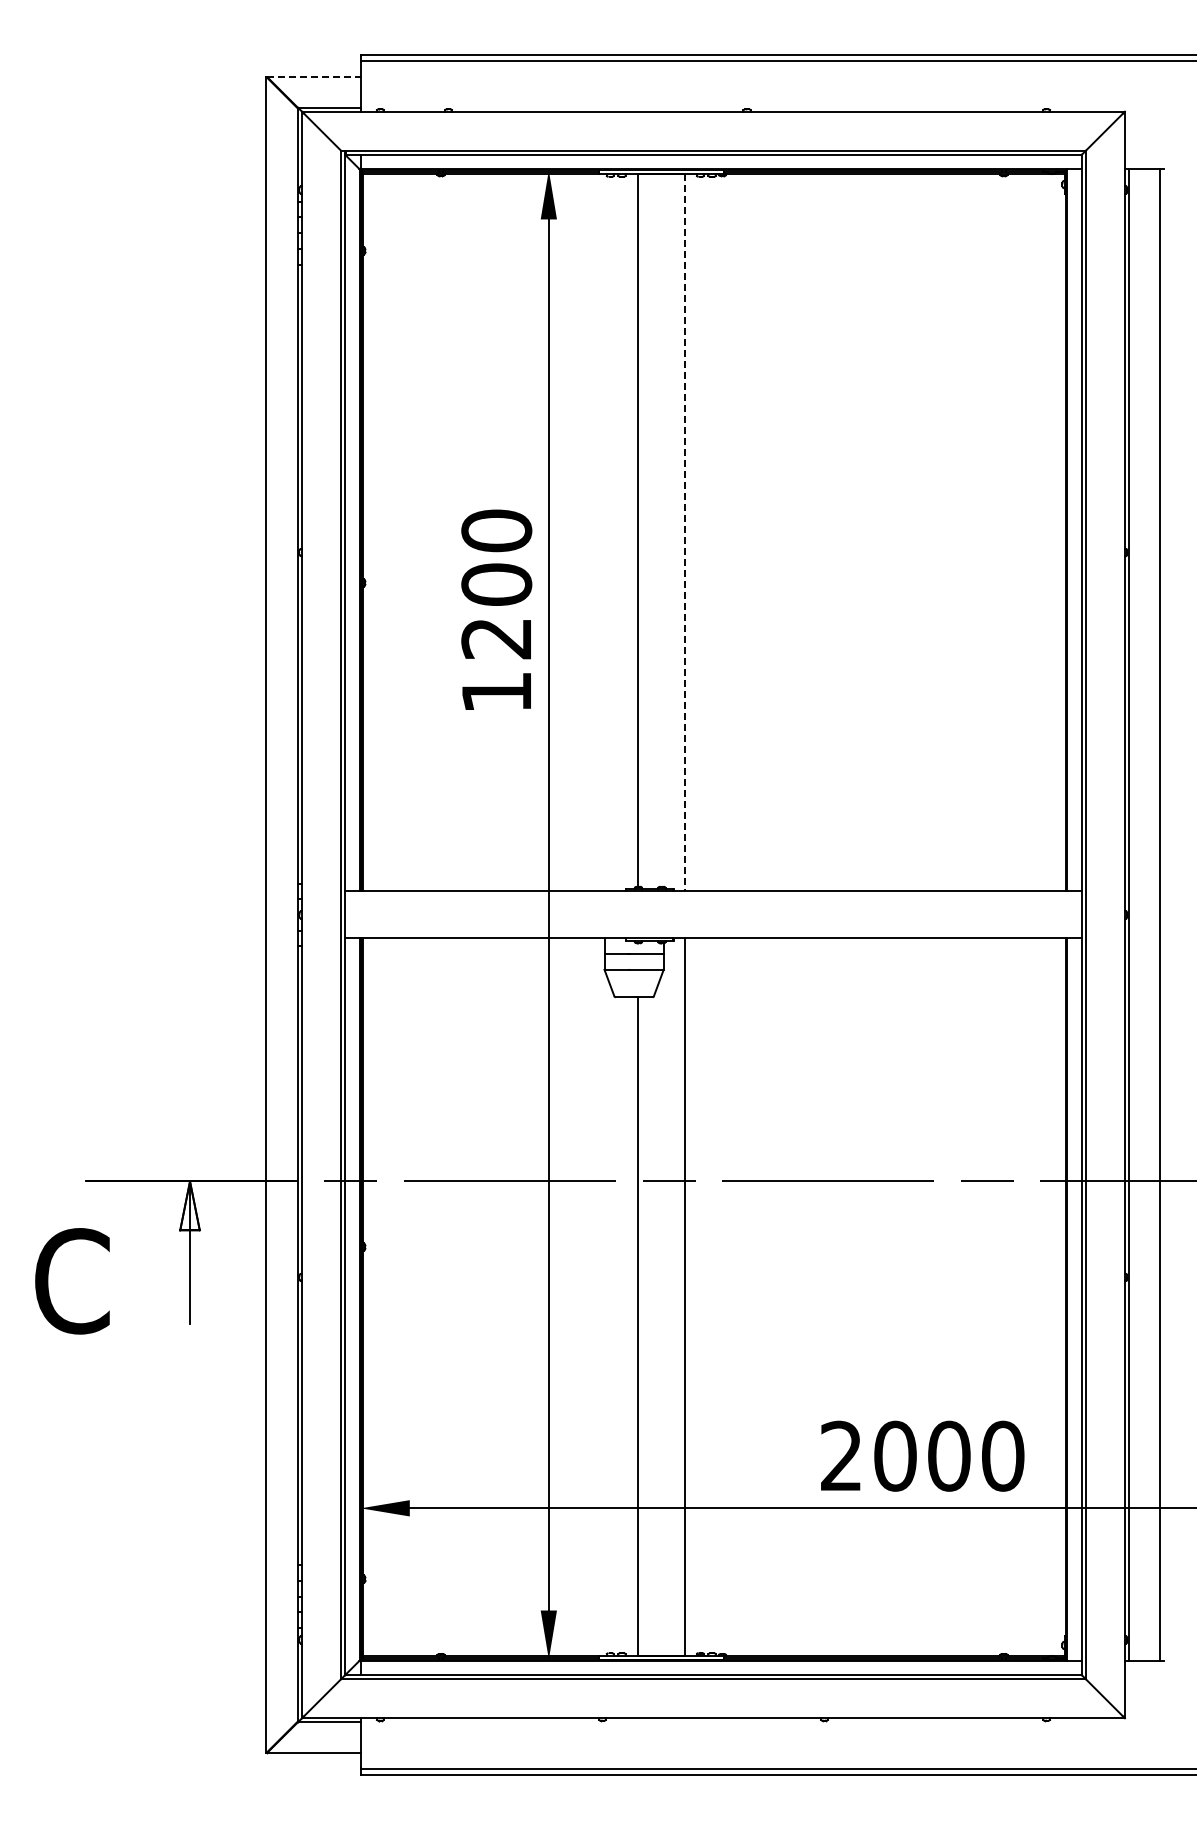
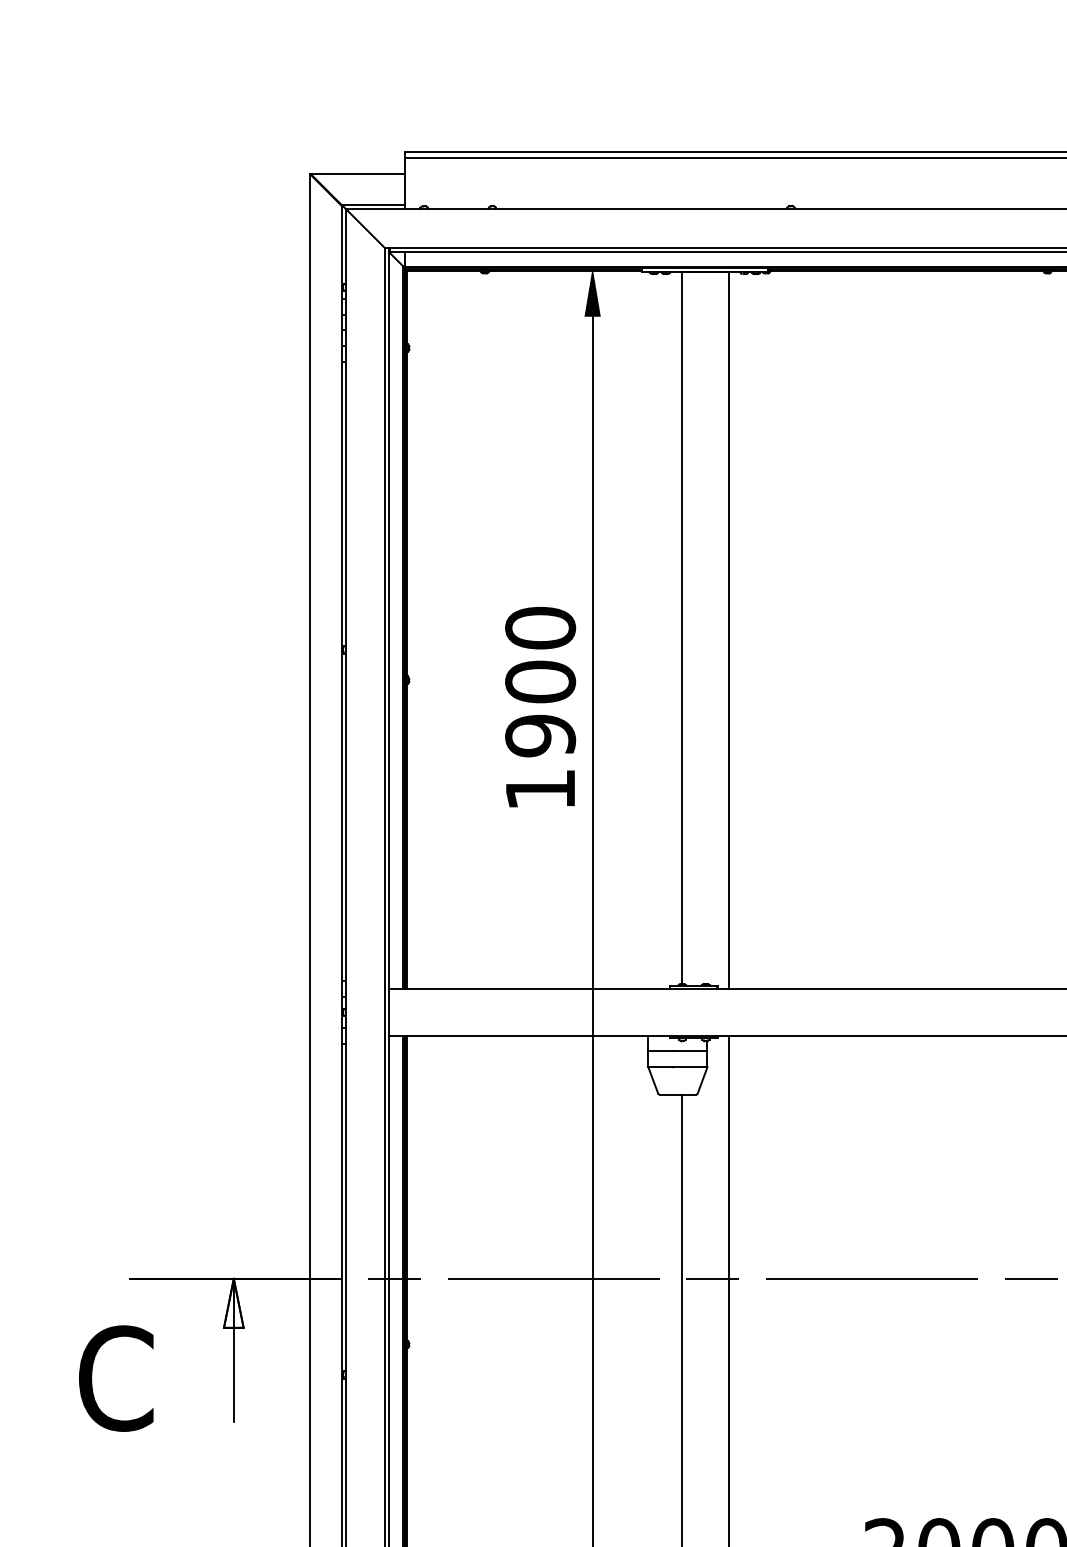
line: (314, 76) -> (358, 173), dashed -> solid
line: (684, 532) -> (728, 629), dashed -> solid
text: (496, 638) -> (540, 735), 1200 -> 1900

